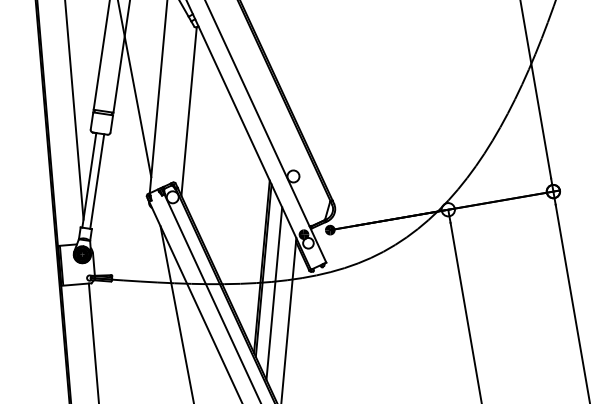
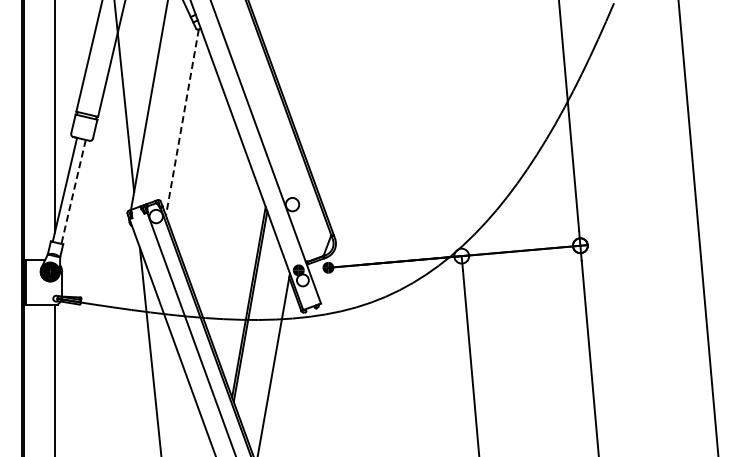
line: (189, 111) -> (182, 122), solid -> dashed
line: (97, 182) -> (73, 192), solid -> dashed
line: (274, 293) -> (260, 333), removed

